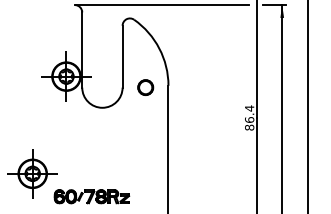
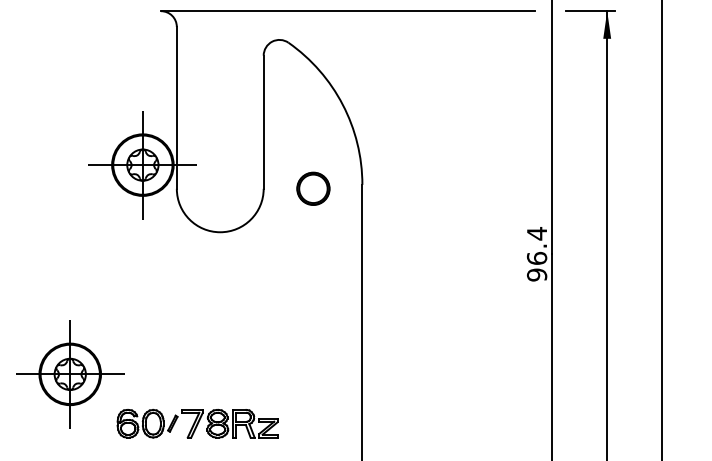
text: (249, 127) -> (536, 274), 86.4 -> 96.4

